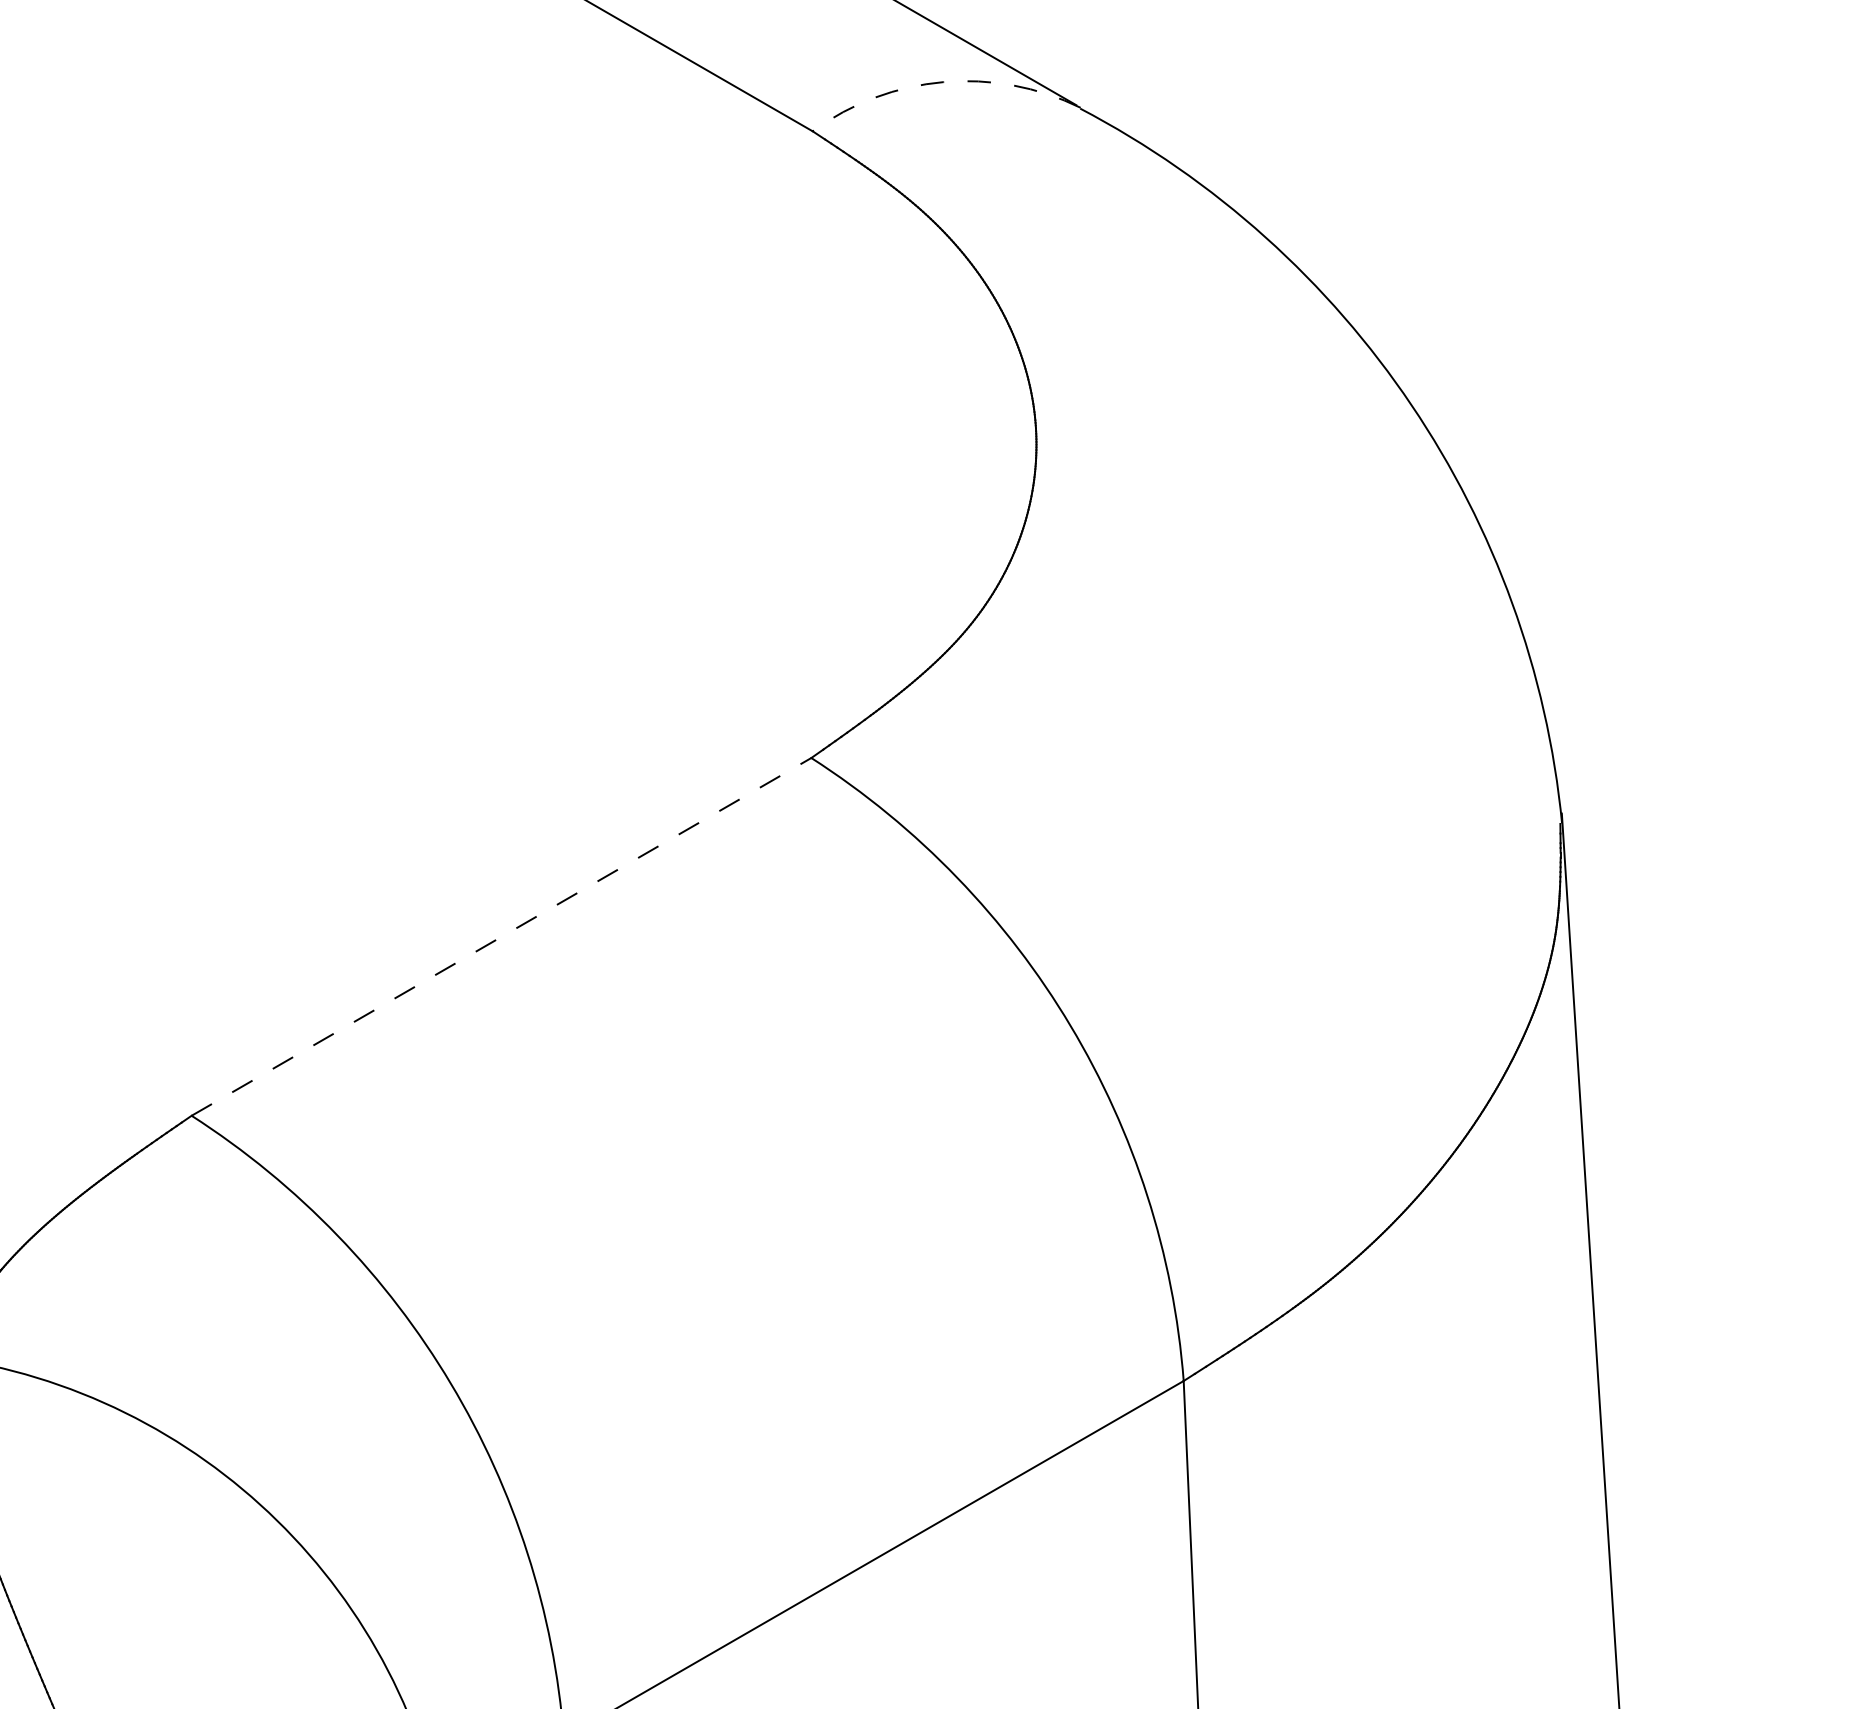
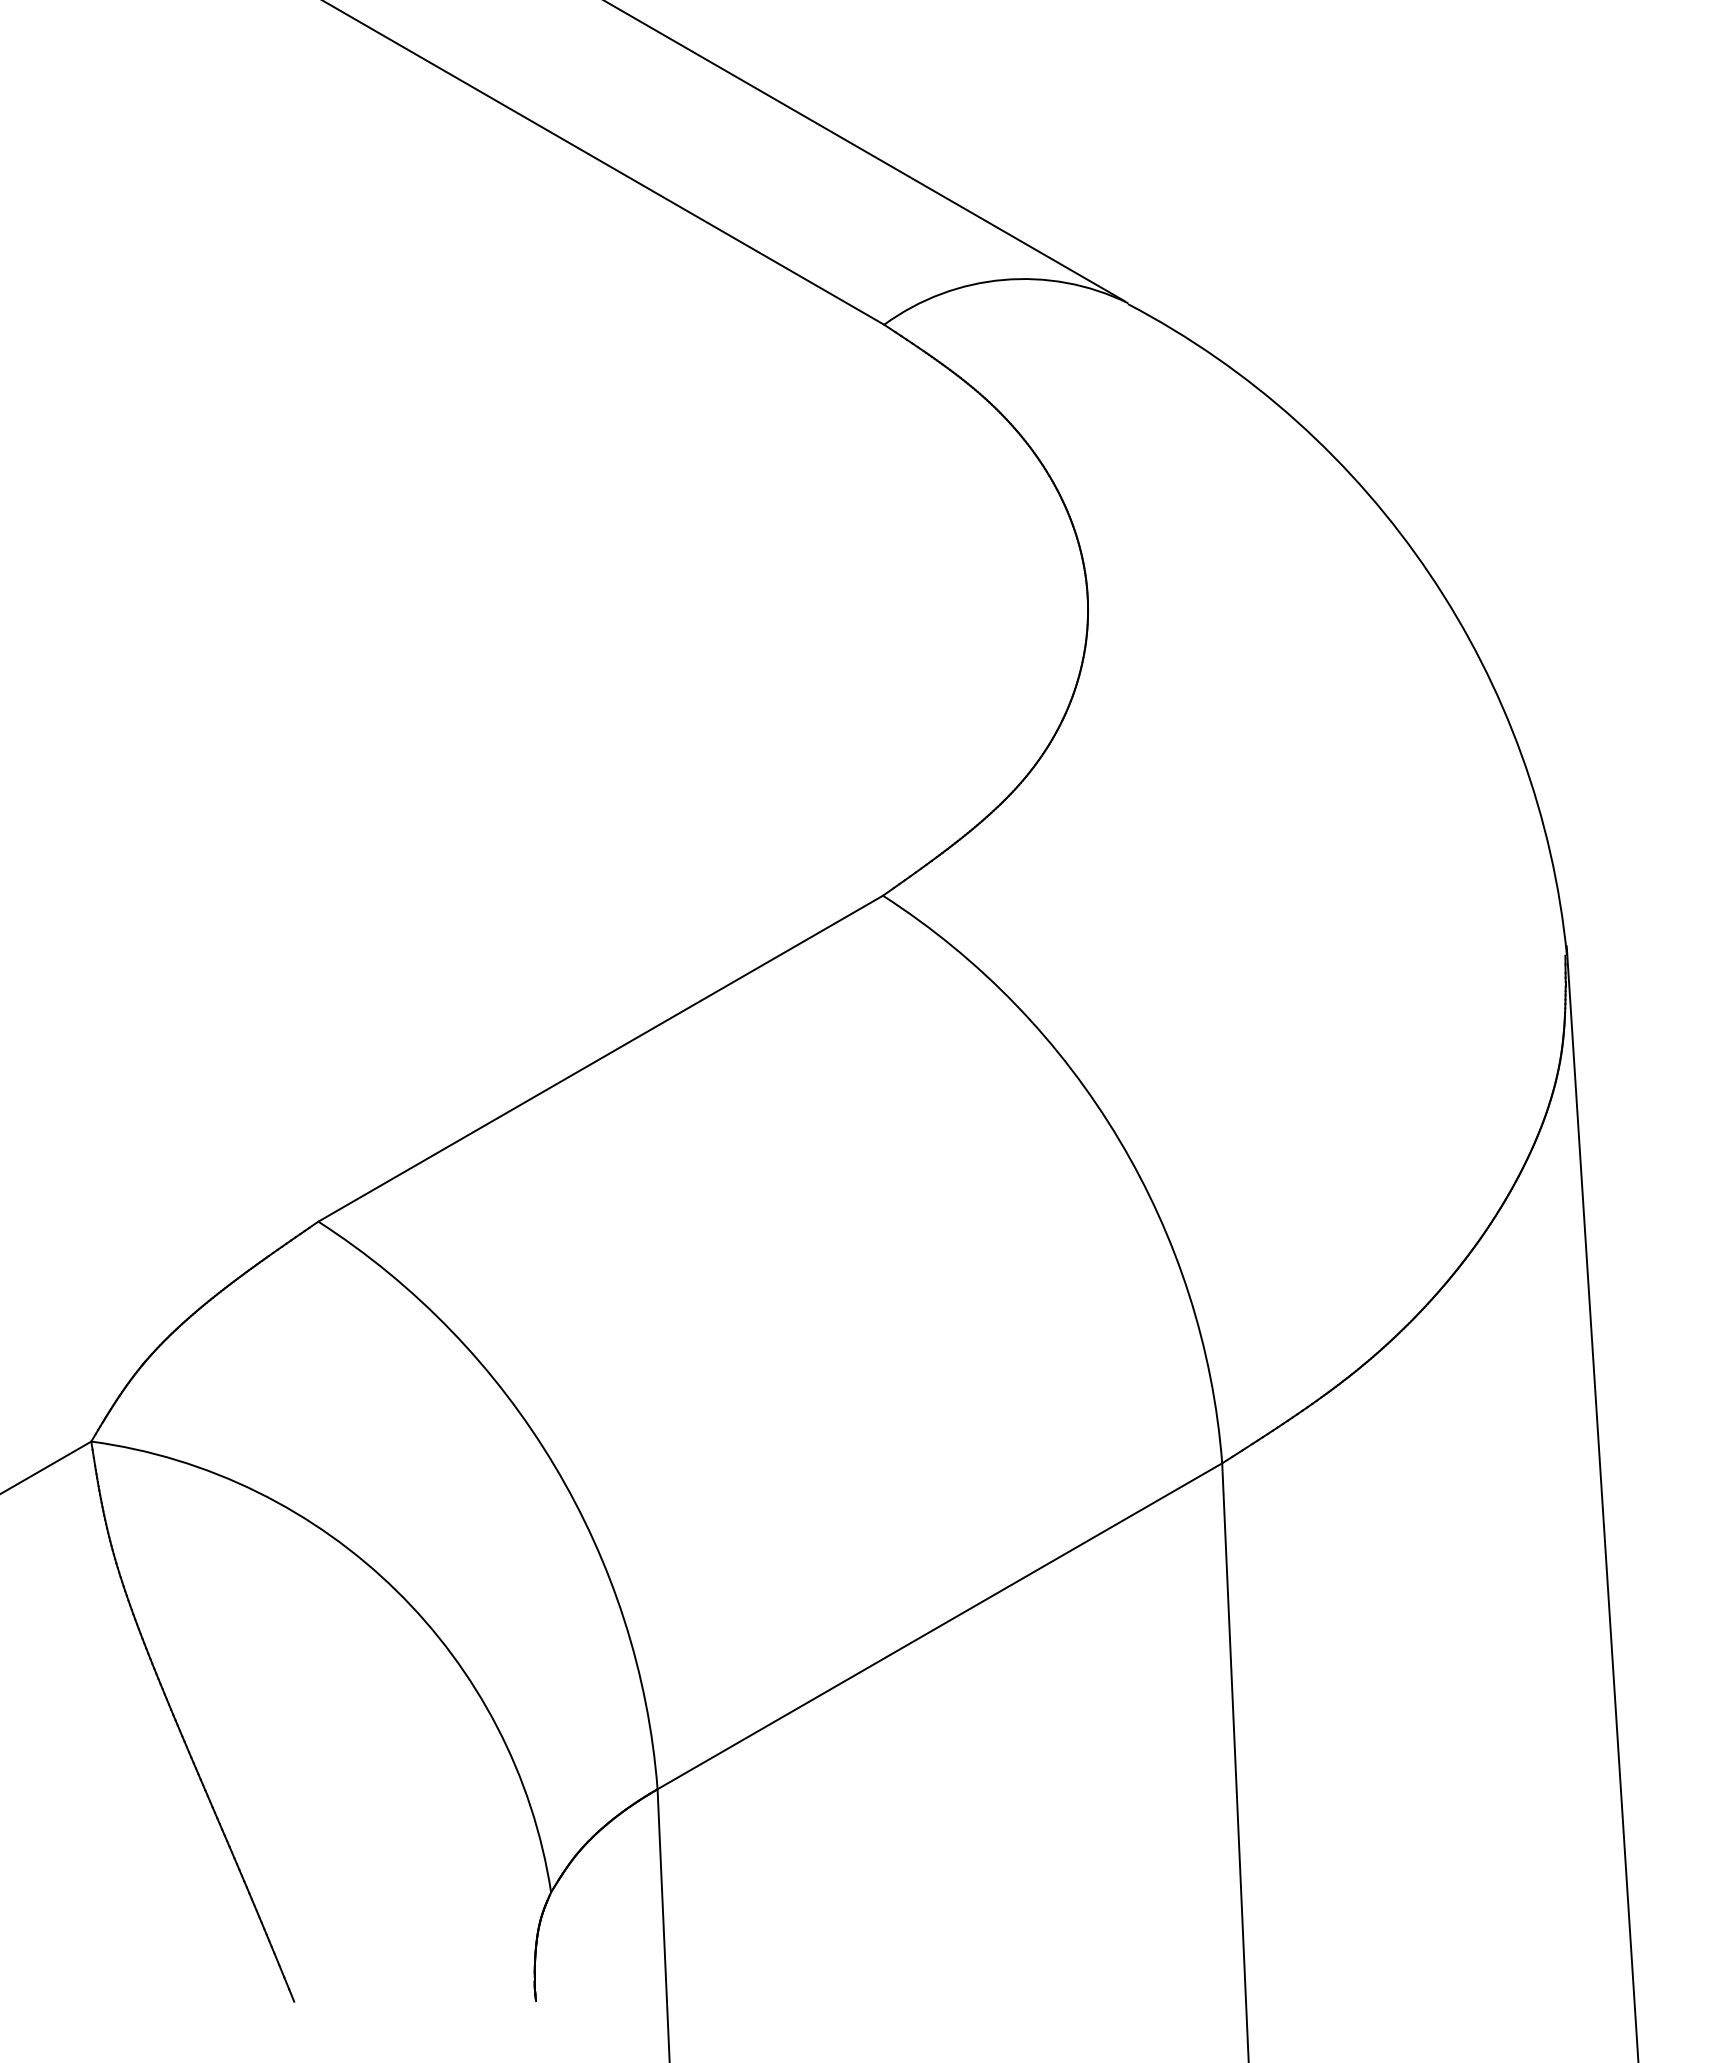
arc: (943, 81) -> (1003, 279), dashed -> solid
line: (501, 936) -> (600, 1058), dashed -> solid

